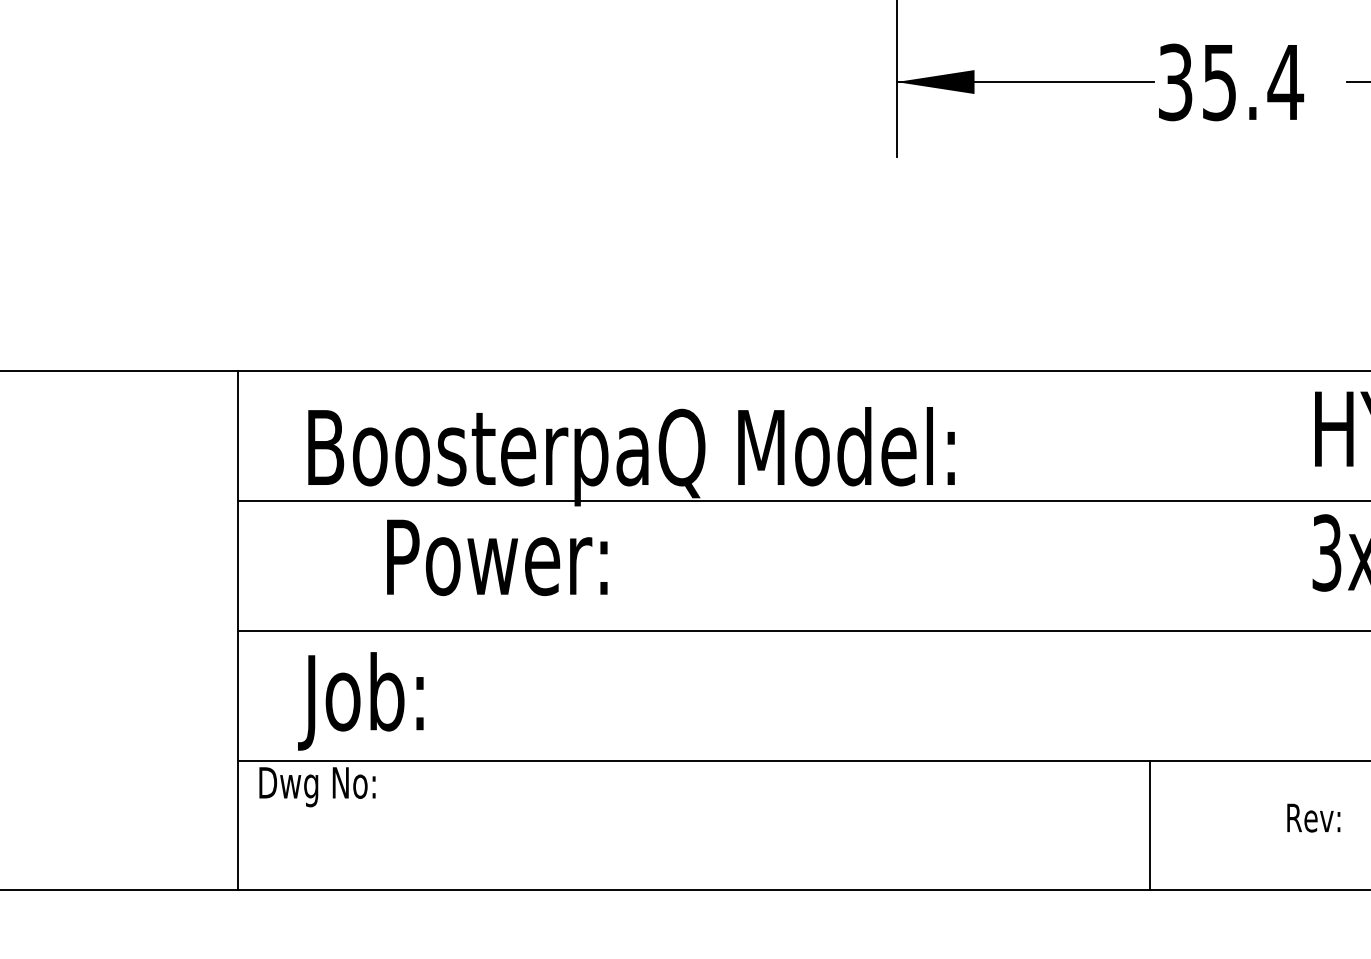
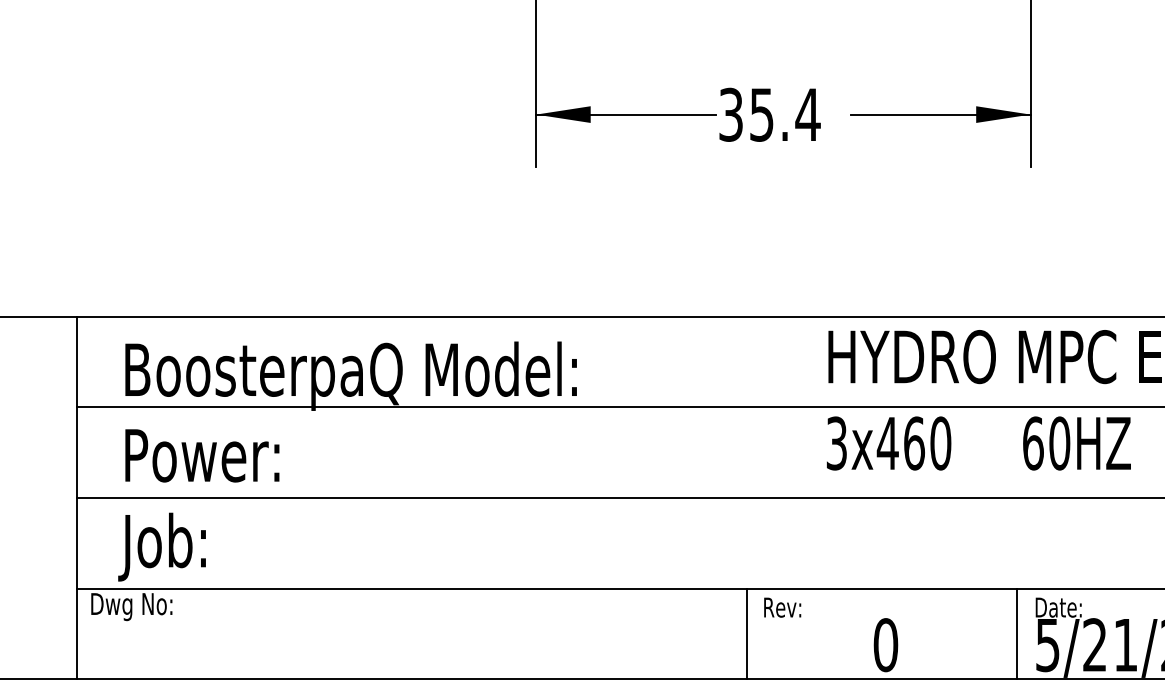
text: (497, 557) -> (202, 455), moved
text: (1313, 817) -> (782, 607), moved
line: (1150, 825) -> (747, 633), moved

